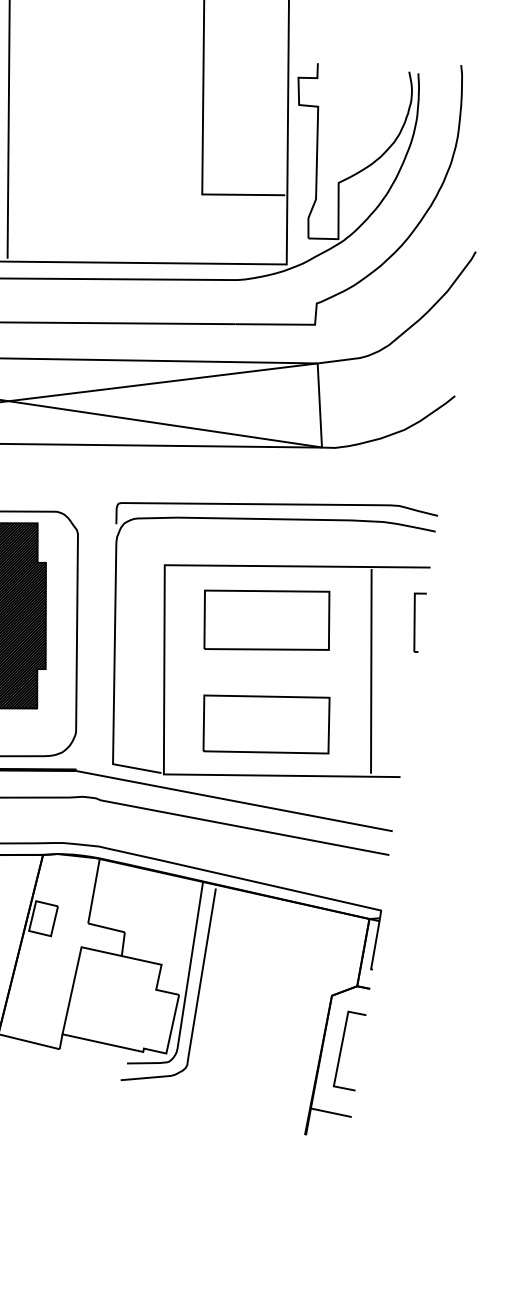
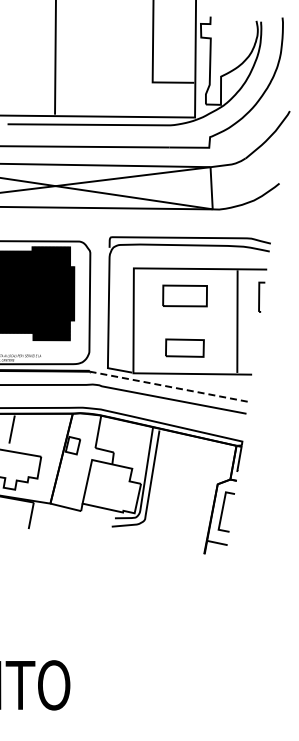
part: (265, 619) -> (184, 295), size x0.7
part: (265, 722) -> (184, 347), size x0.6
line: (233, 800) -> (168, 386), solid -> dashed

